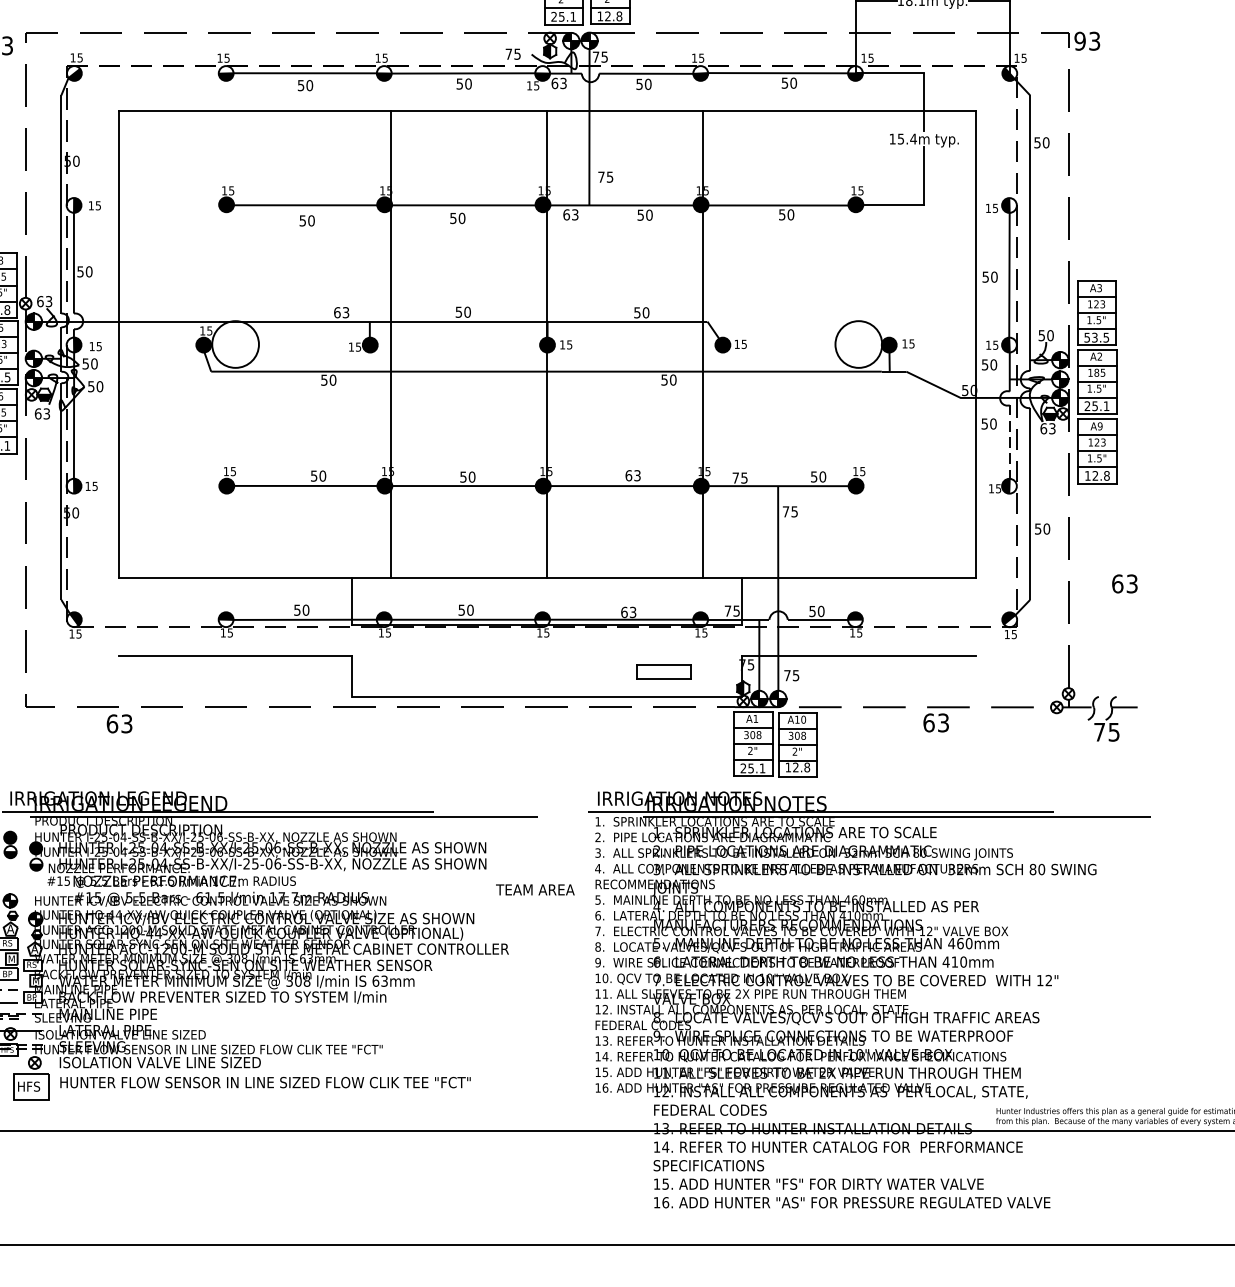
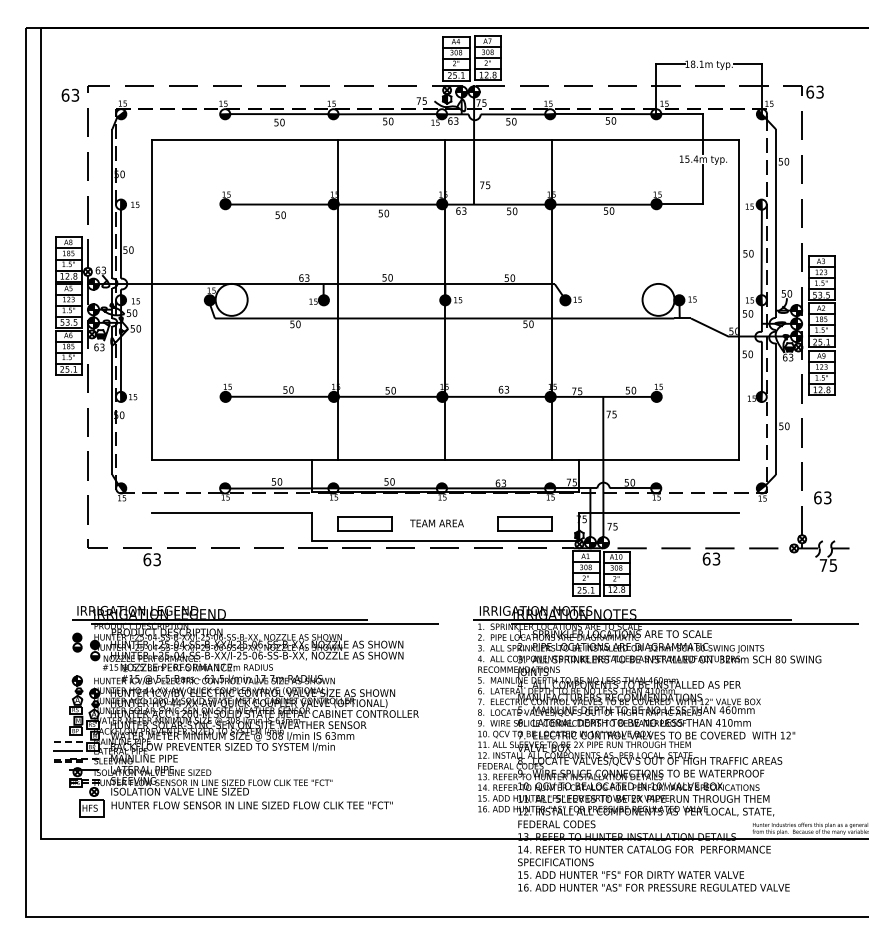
text: (1080, 40) -> (810, 91), 93 -> 63
line: (1009, 443) -> (761, 367), dashed -> solid
text: (1124, 583) -> (822, 497), moved
part: (429, 670) -> (364, 523), added
part: (663, 670) -> (524, 523), size x1.43
text: (534, 889) -> (436, 523), moved

